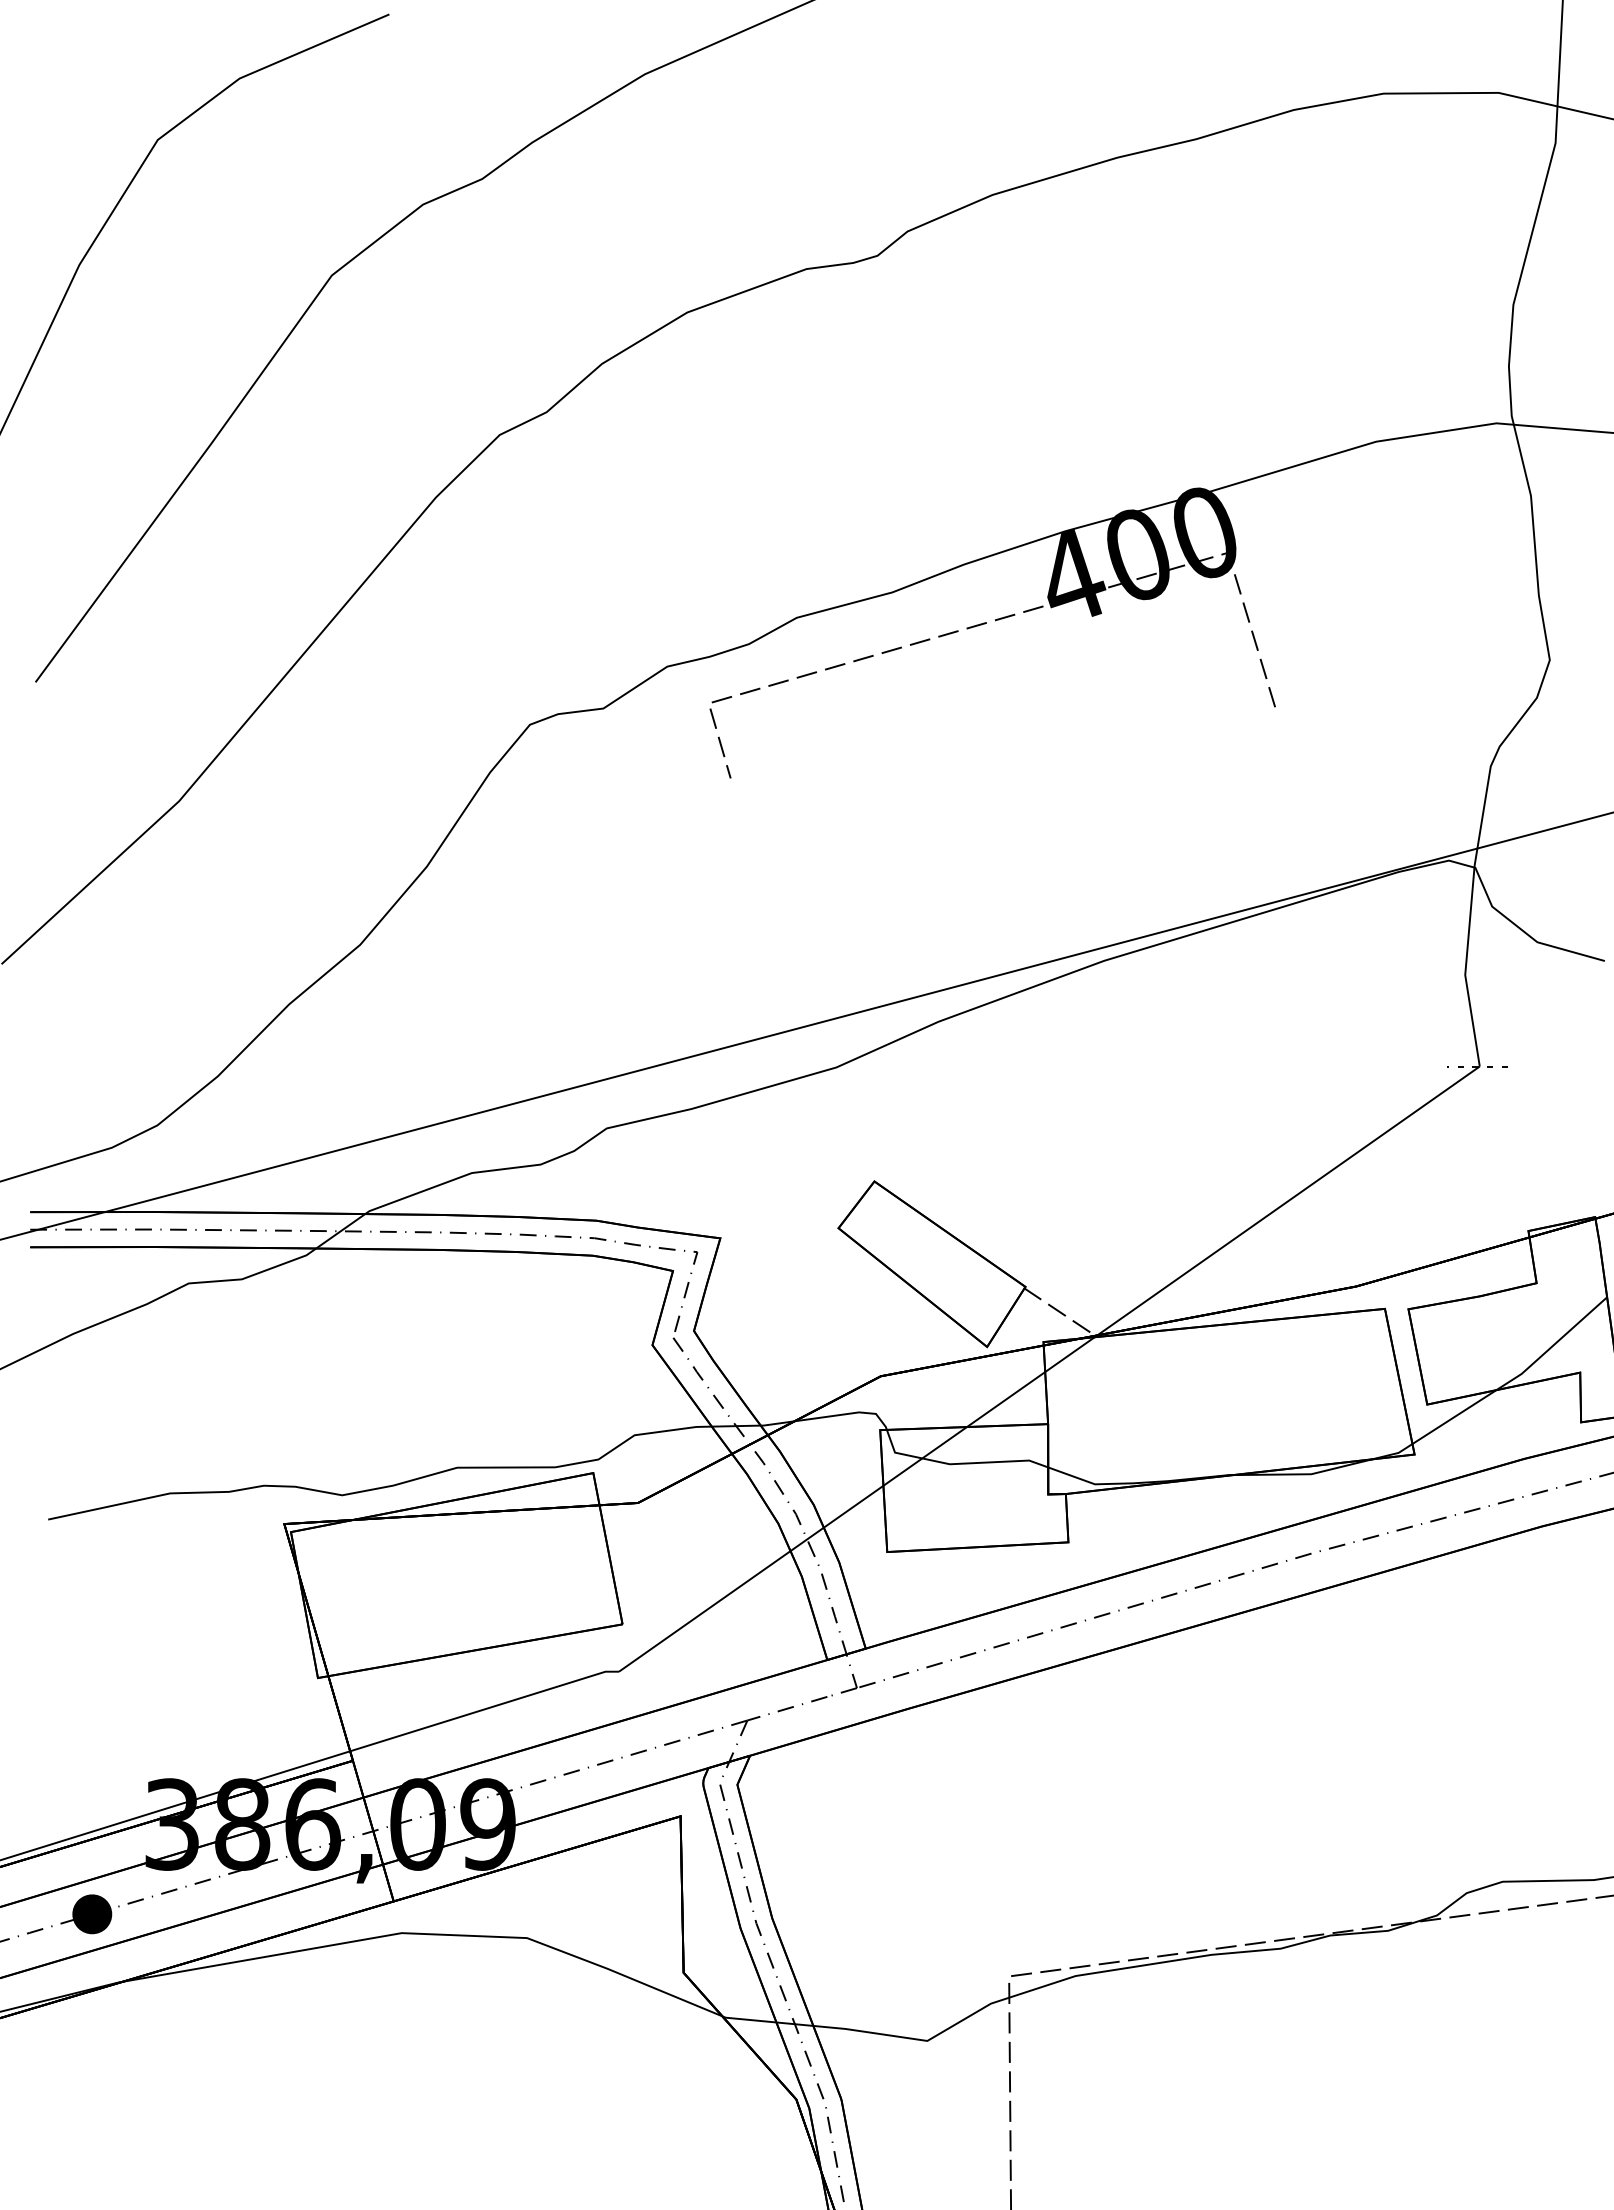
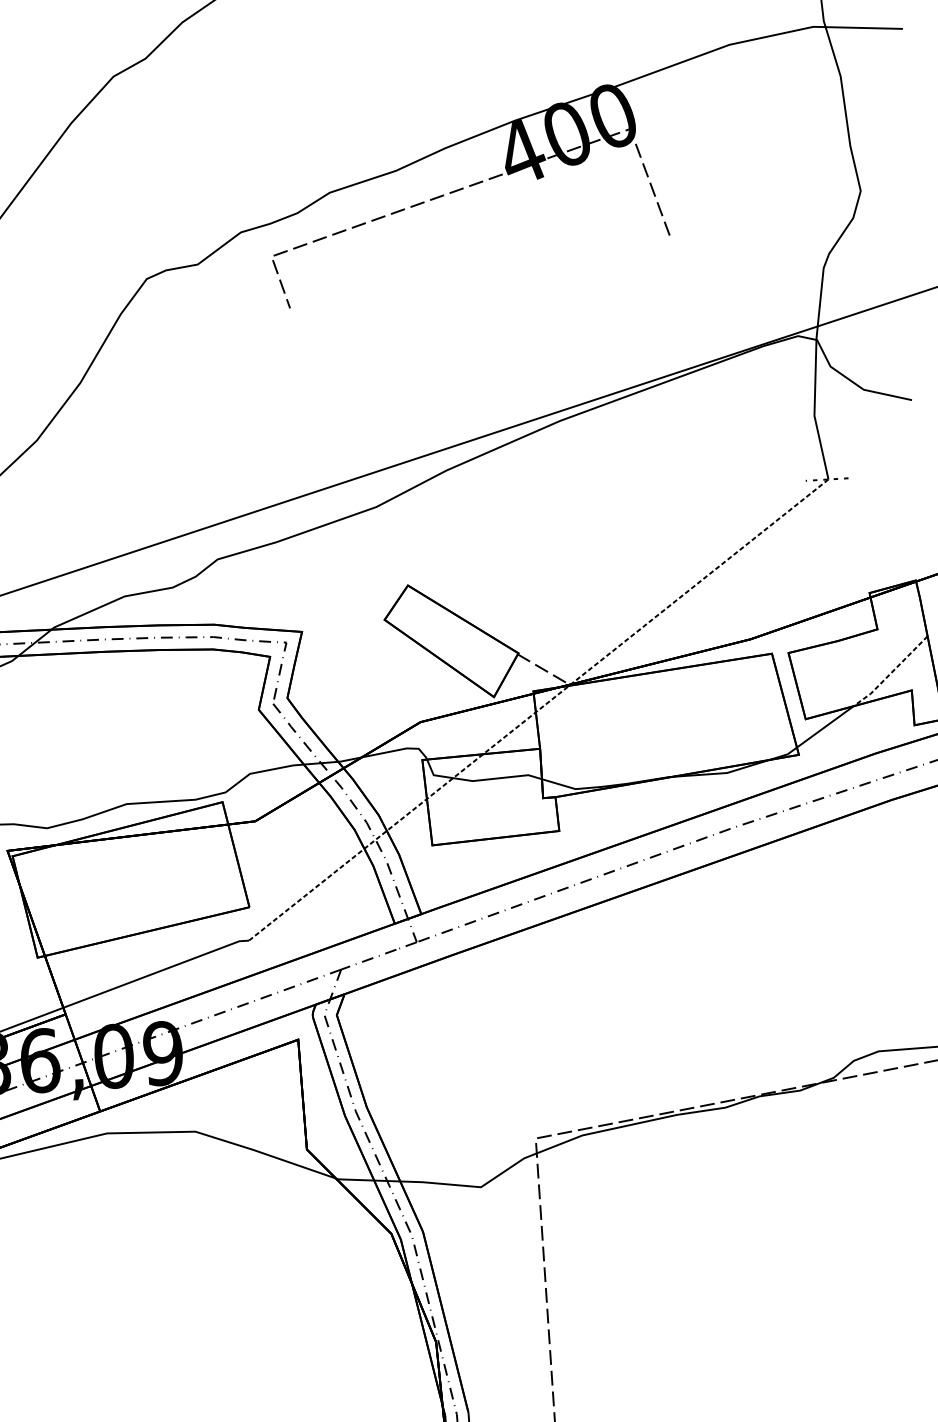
line: (1552, 1346) -> (891, 673), solid -> dashed
line: (1048, 1369) -> (538, 710), solid -> dashed

